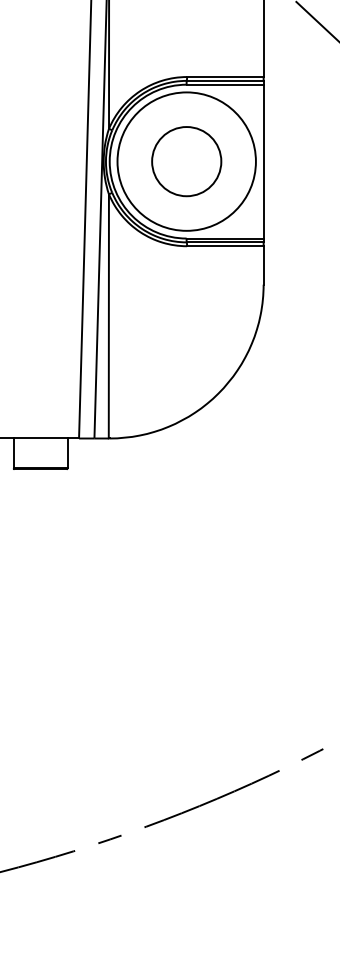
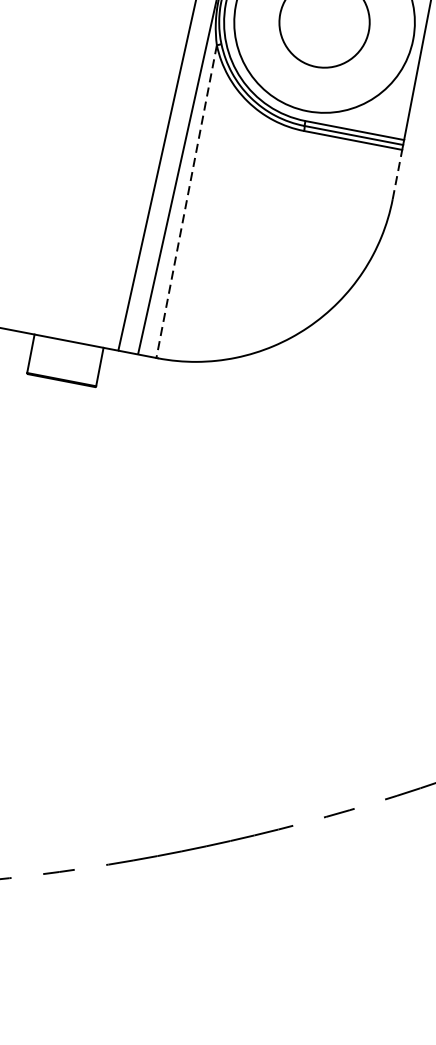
line: (263, 264) -> (397, 173), solid -> dashed
line: (108, 316) -> (186, 201), solid -> dashed

